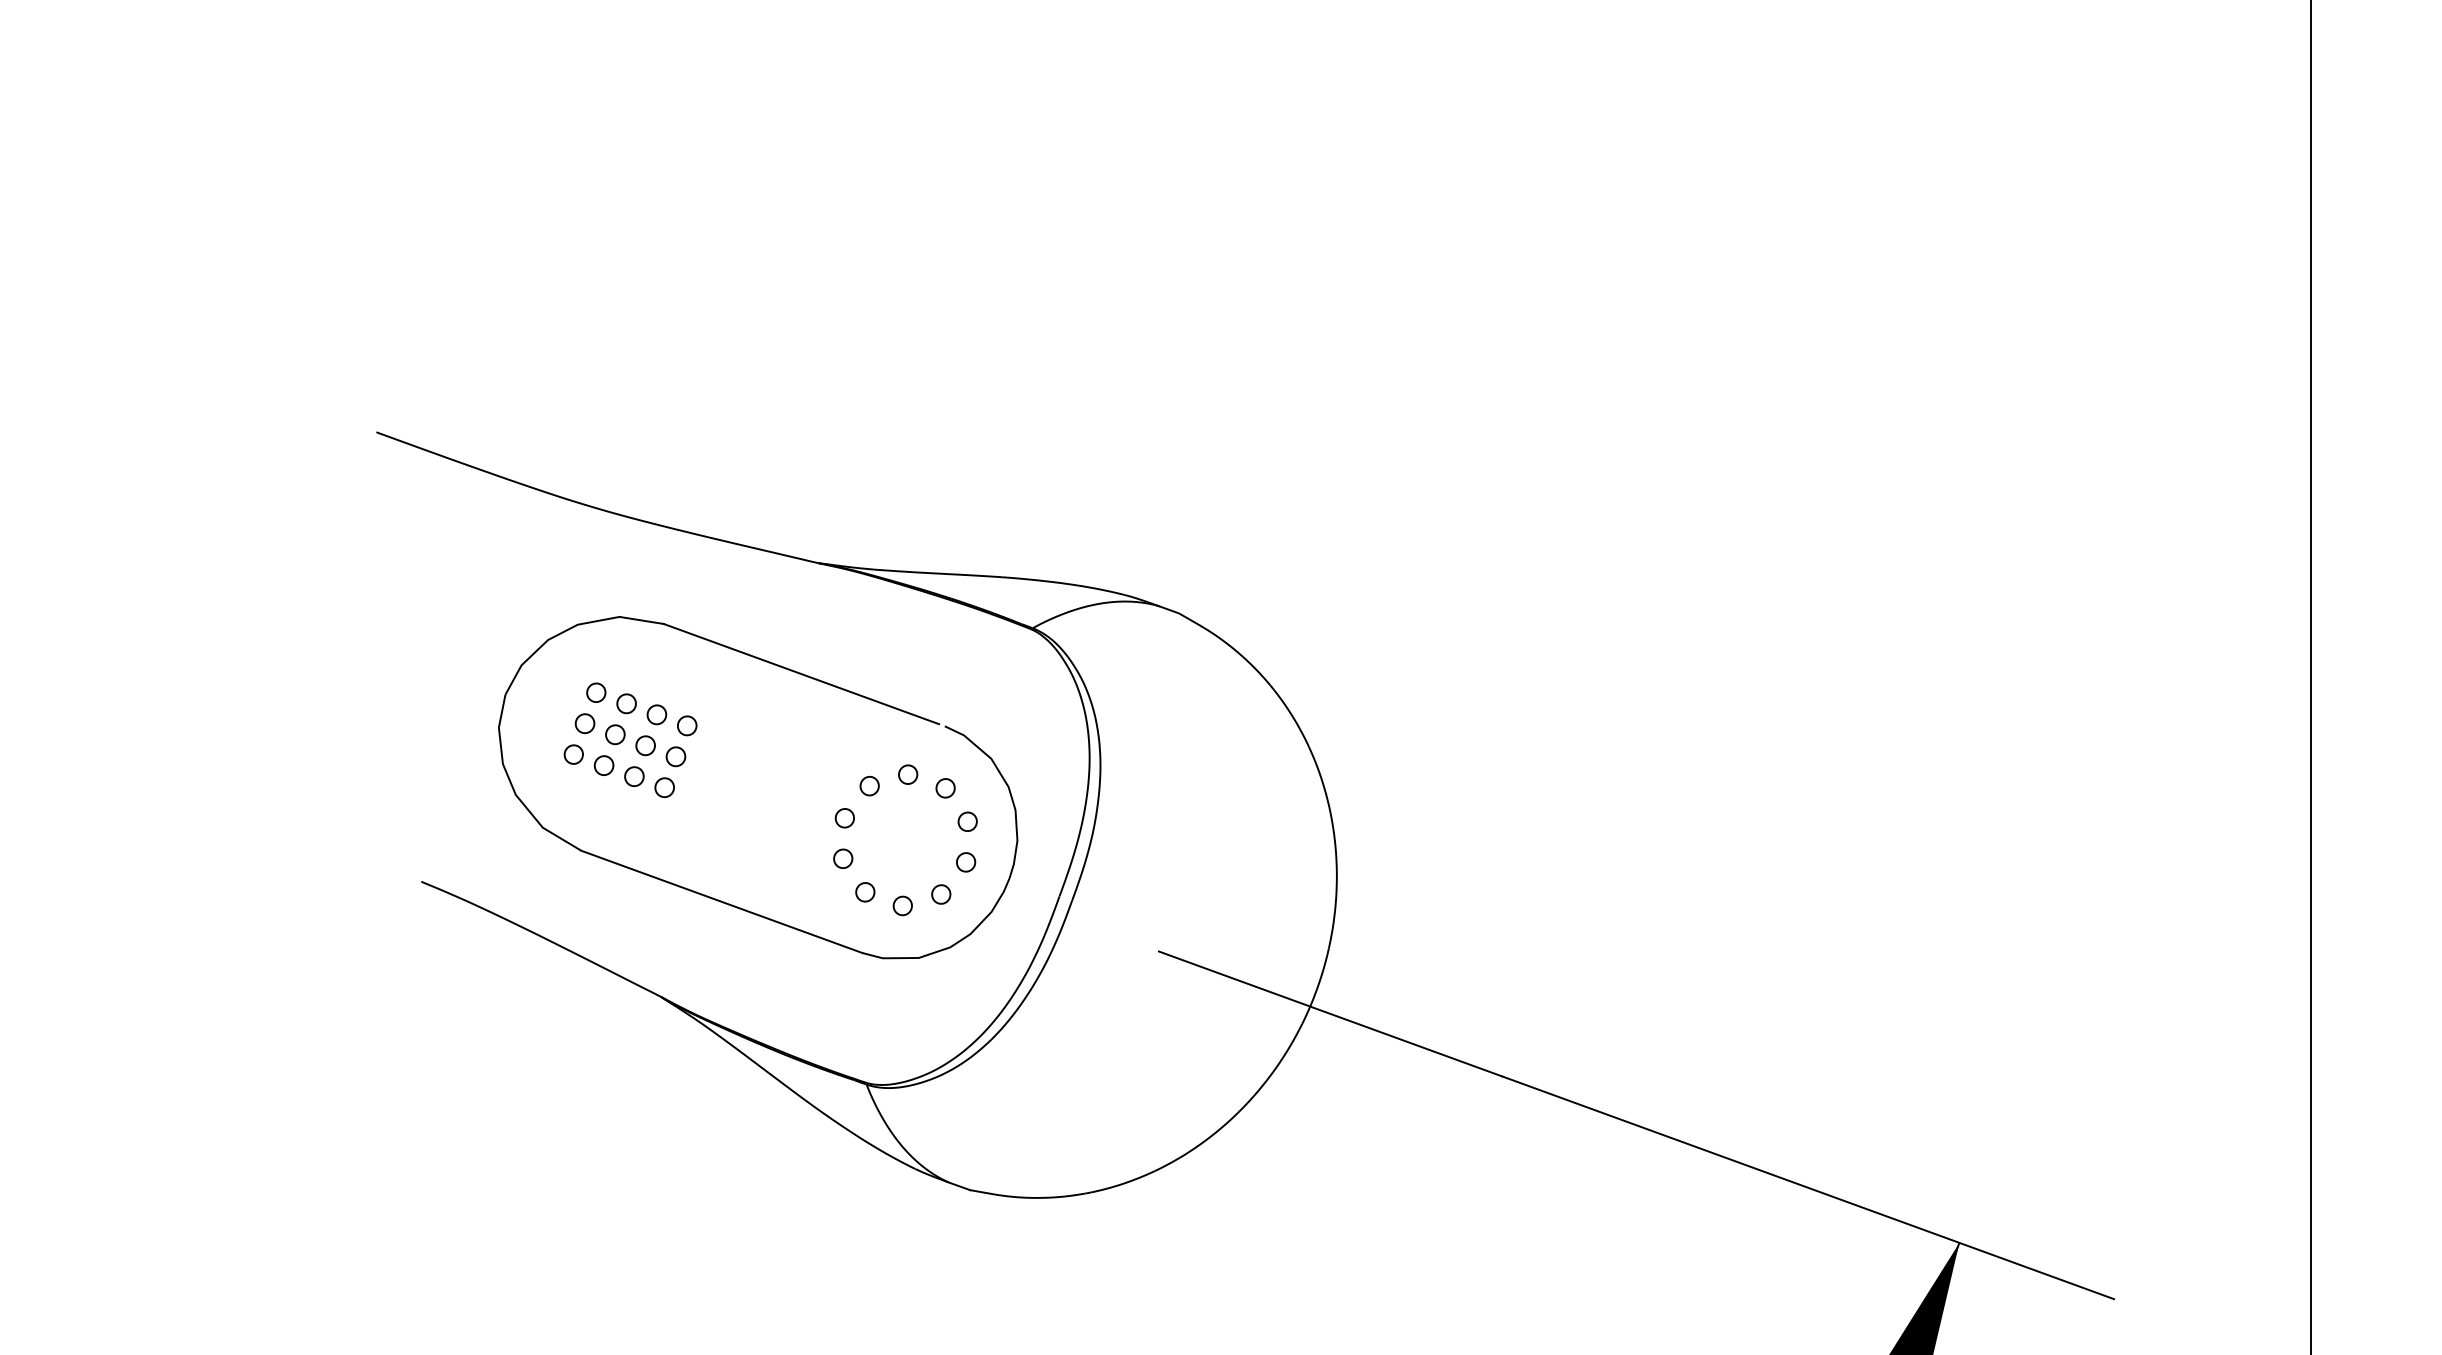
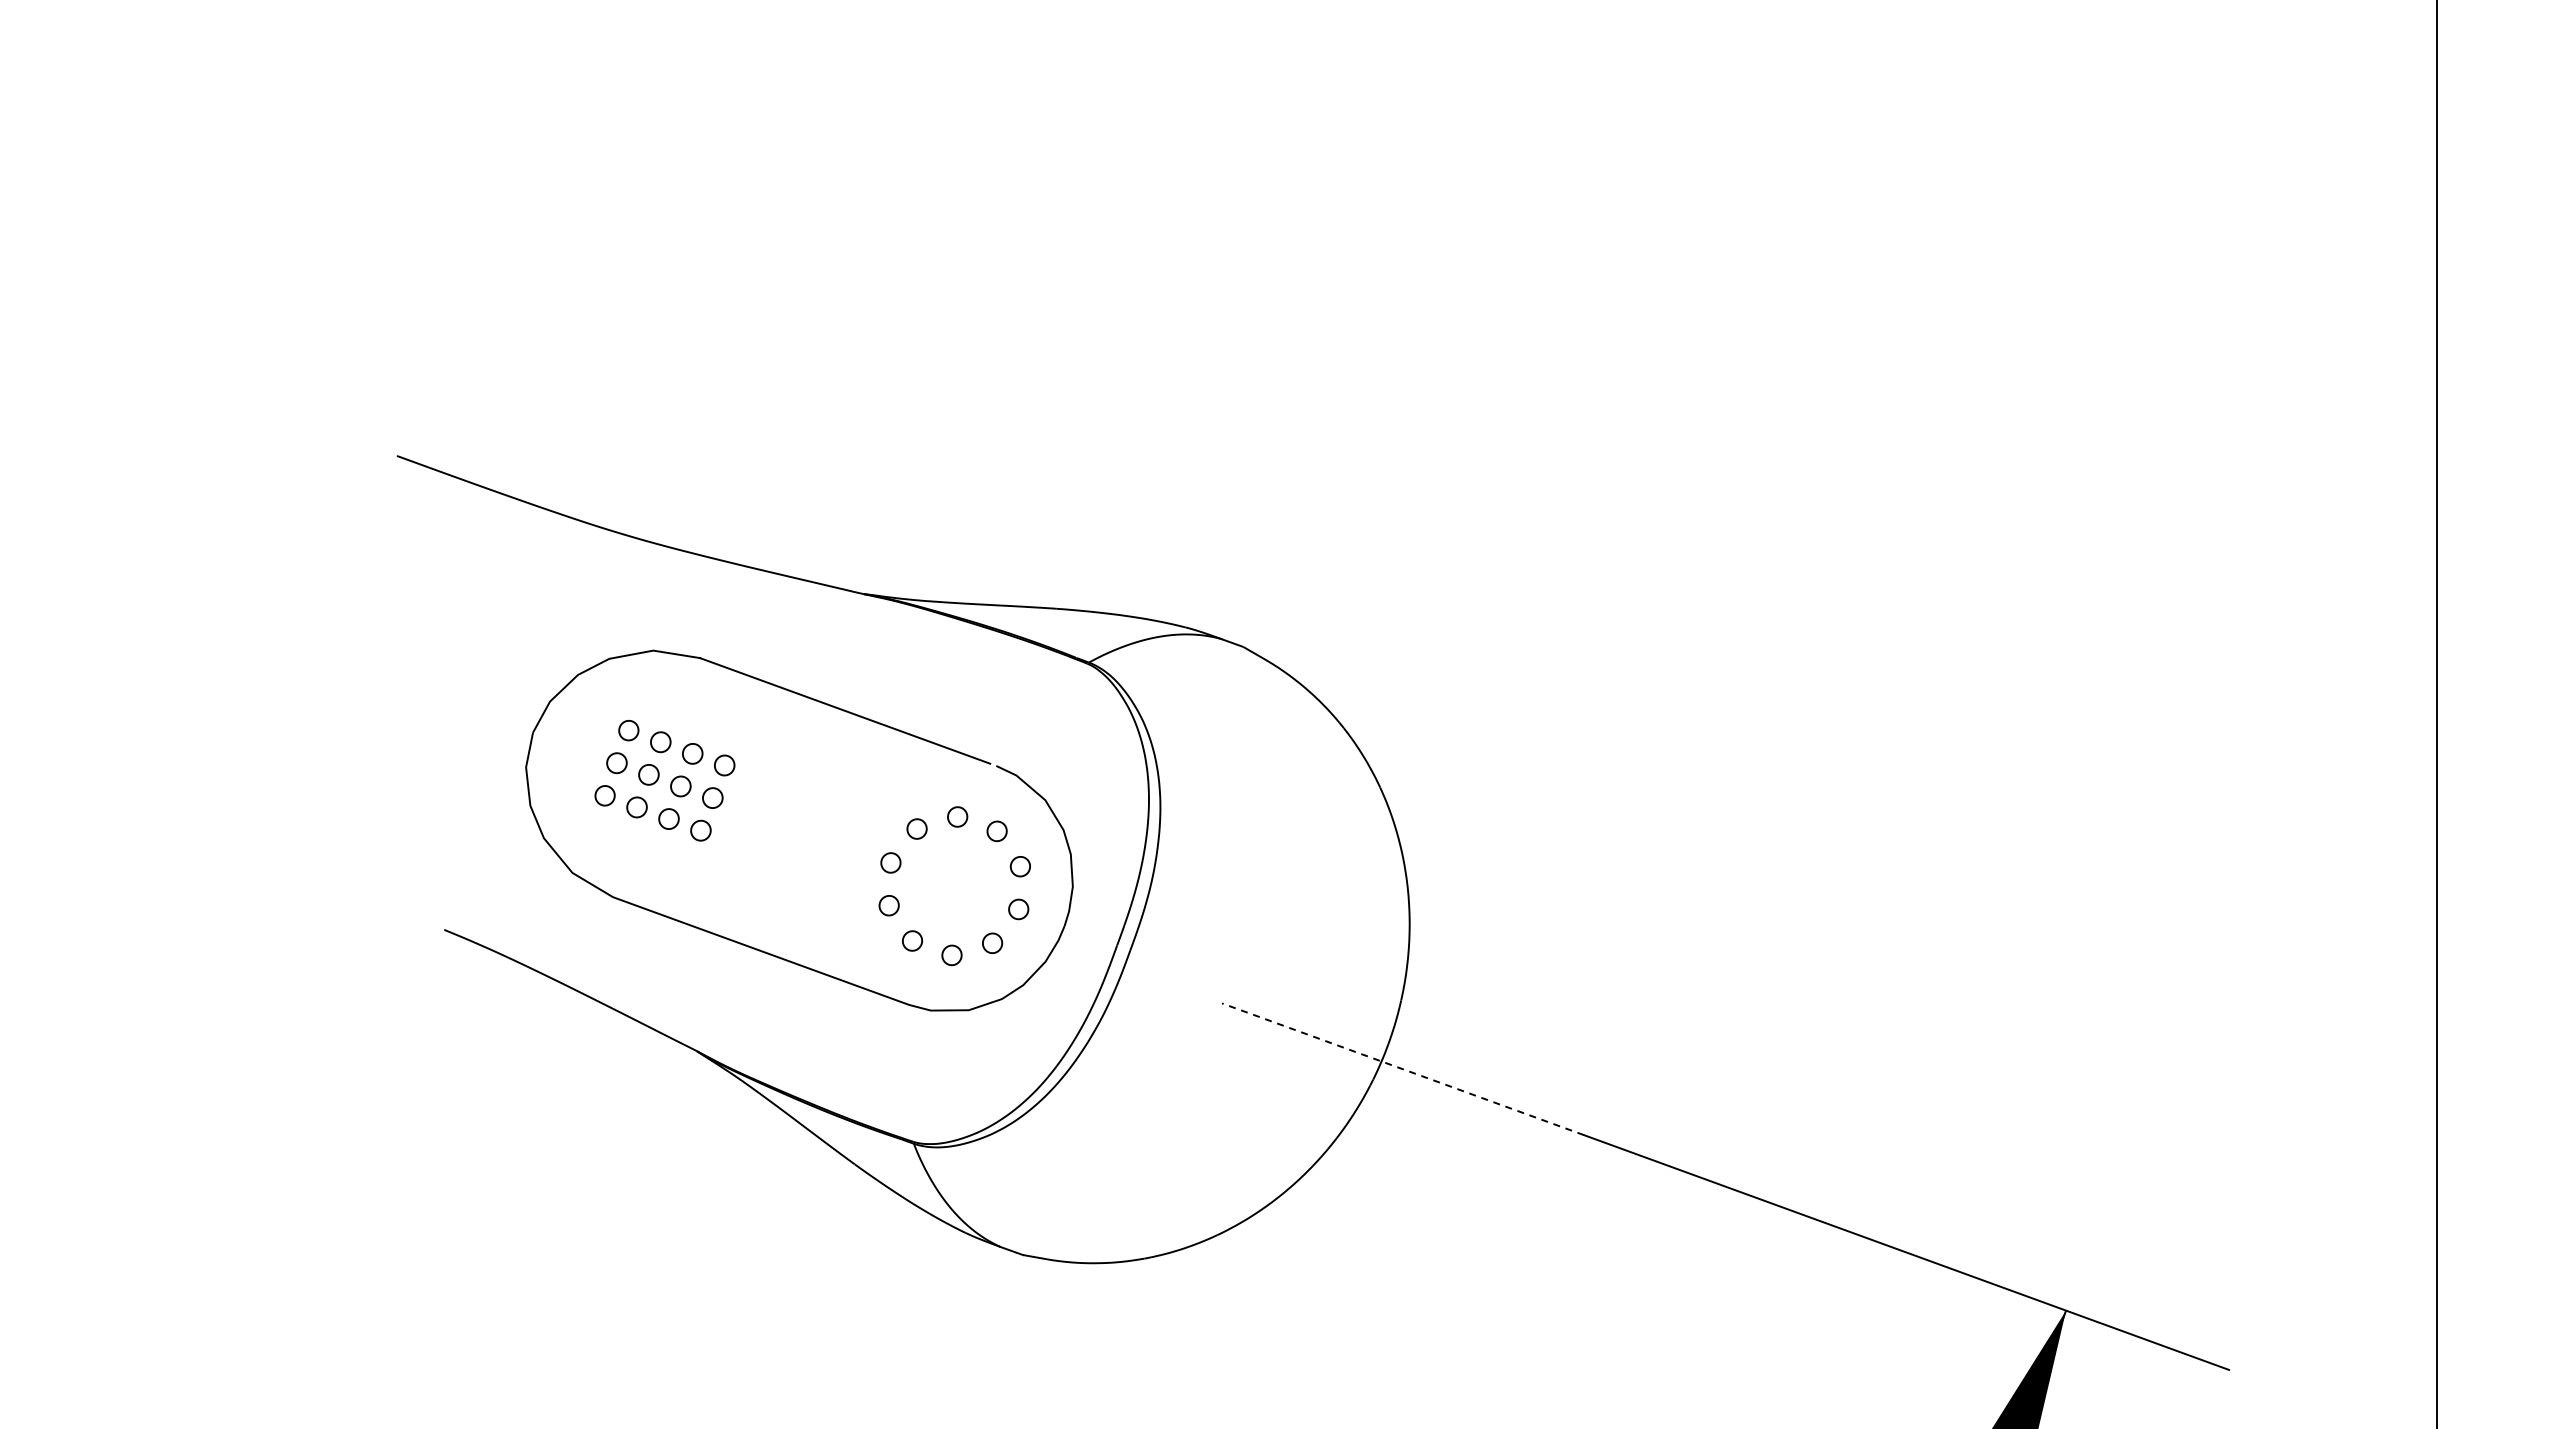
line: (1331, 1014) -> (1403, 1069), solid -> dashed

